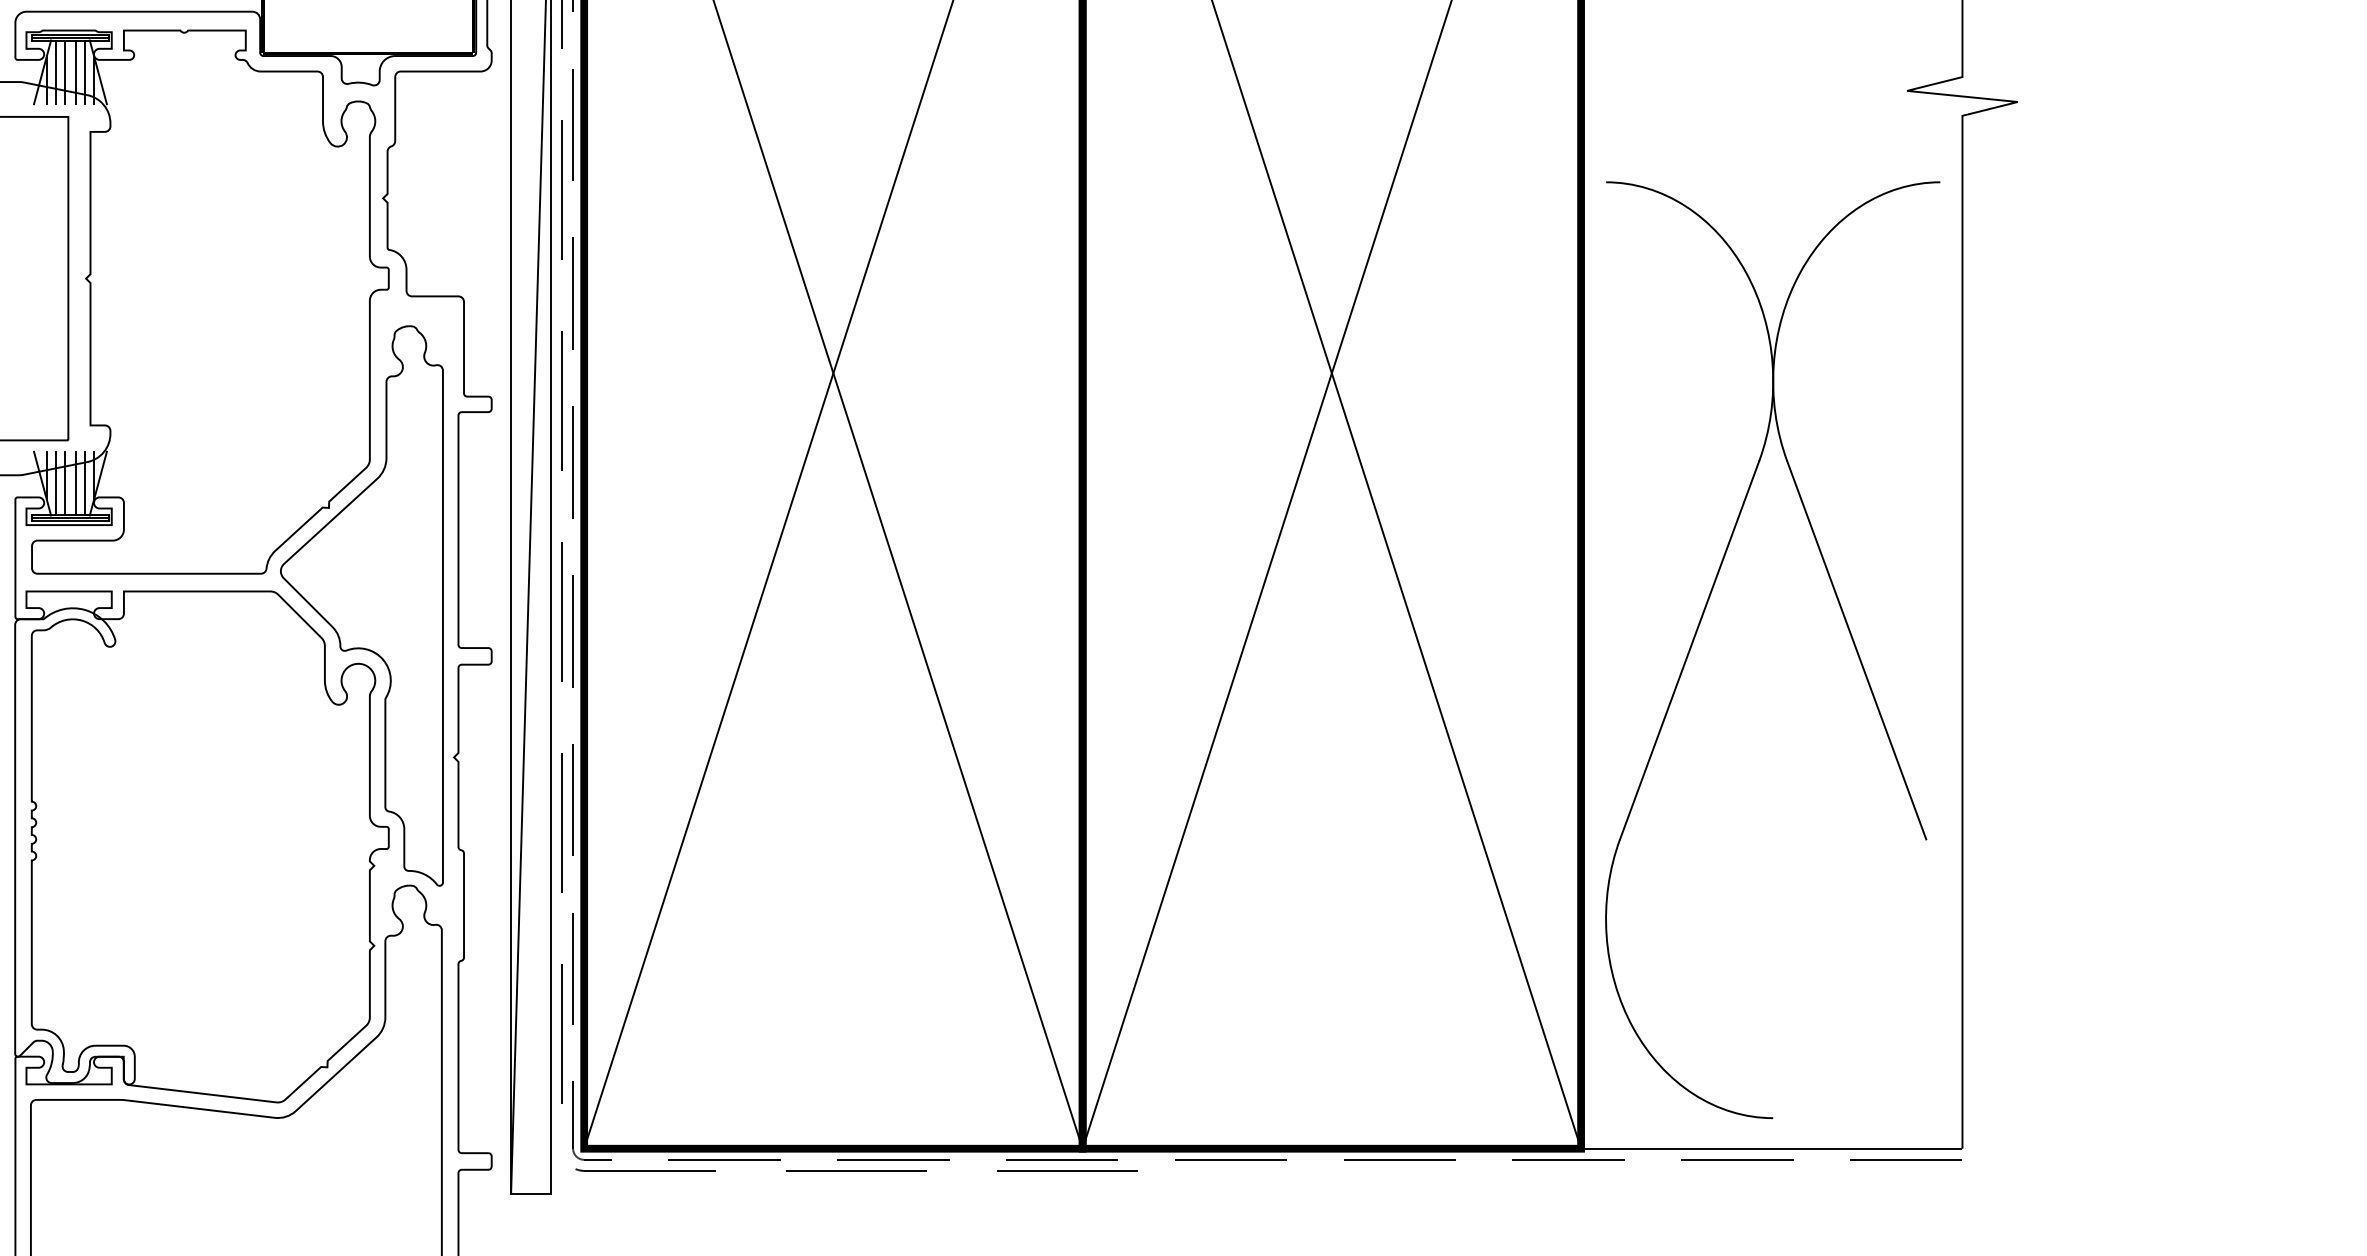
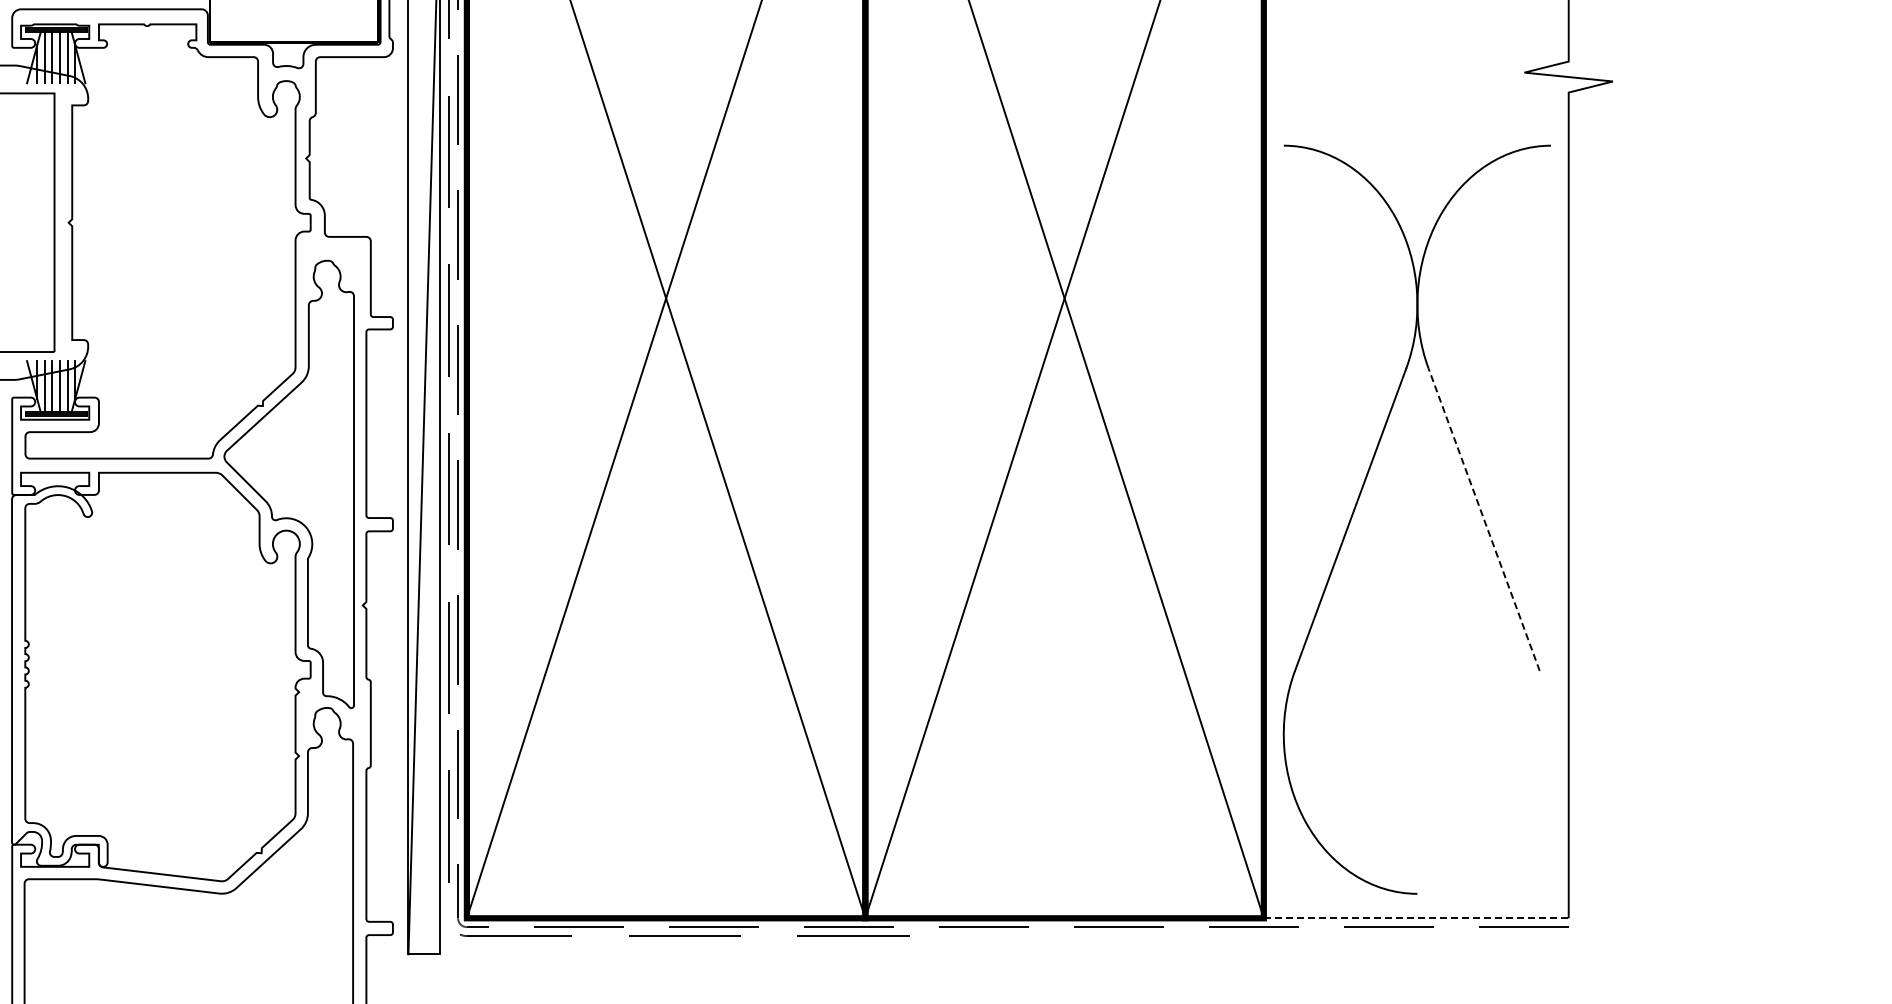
line: (1857, 649) -> (1484, 519), solid -> dashed
line: (1772, 1148) -> (1416, 918), solid -> dashed

